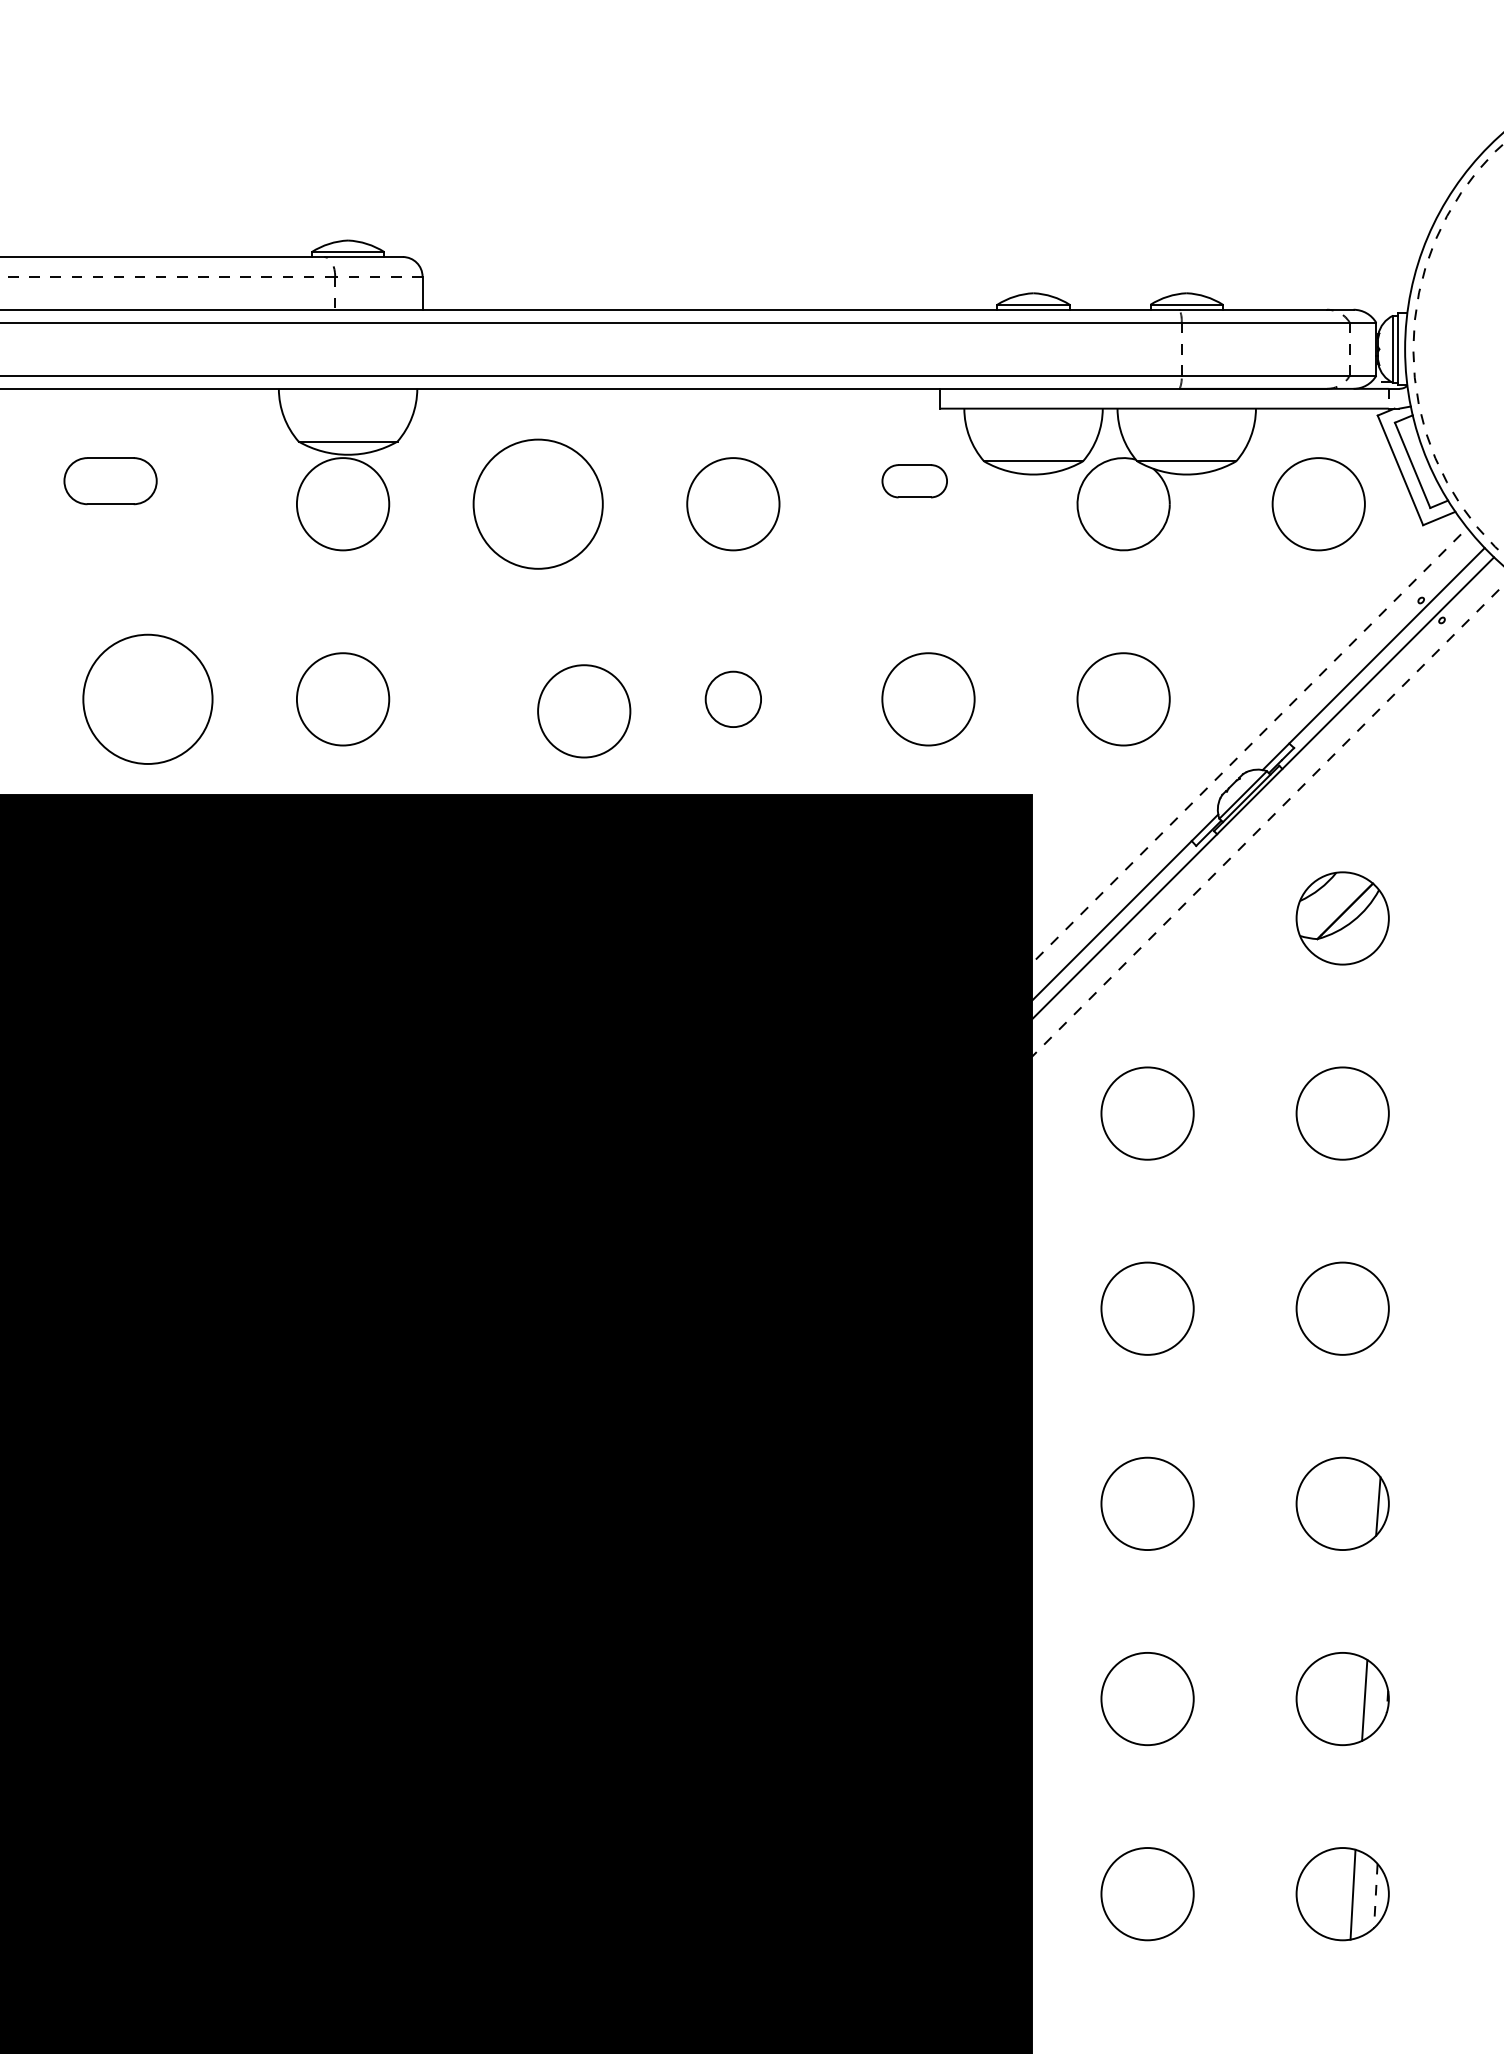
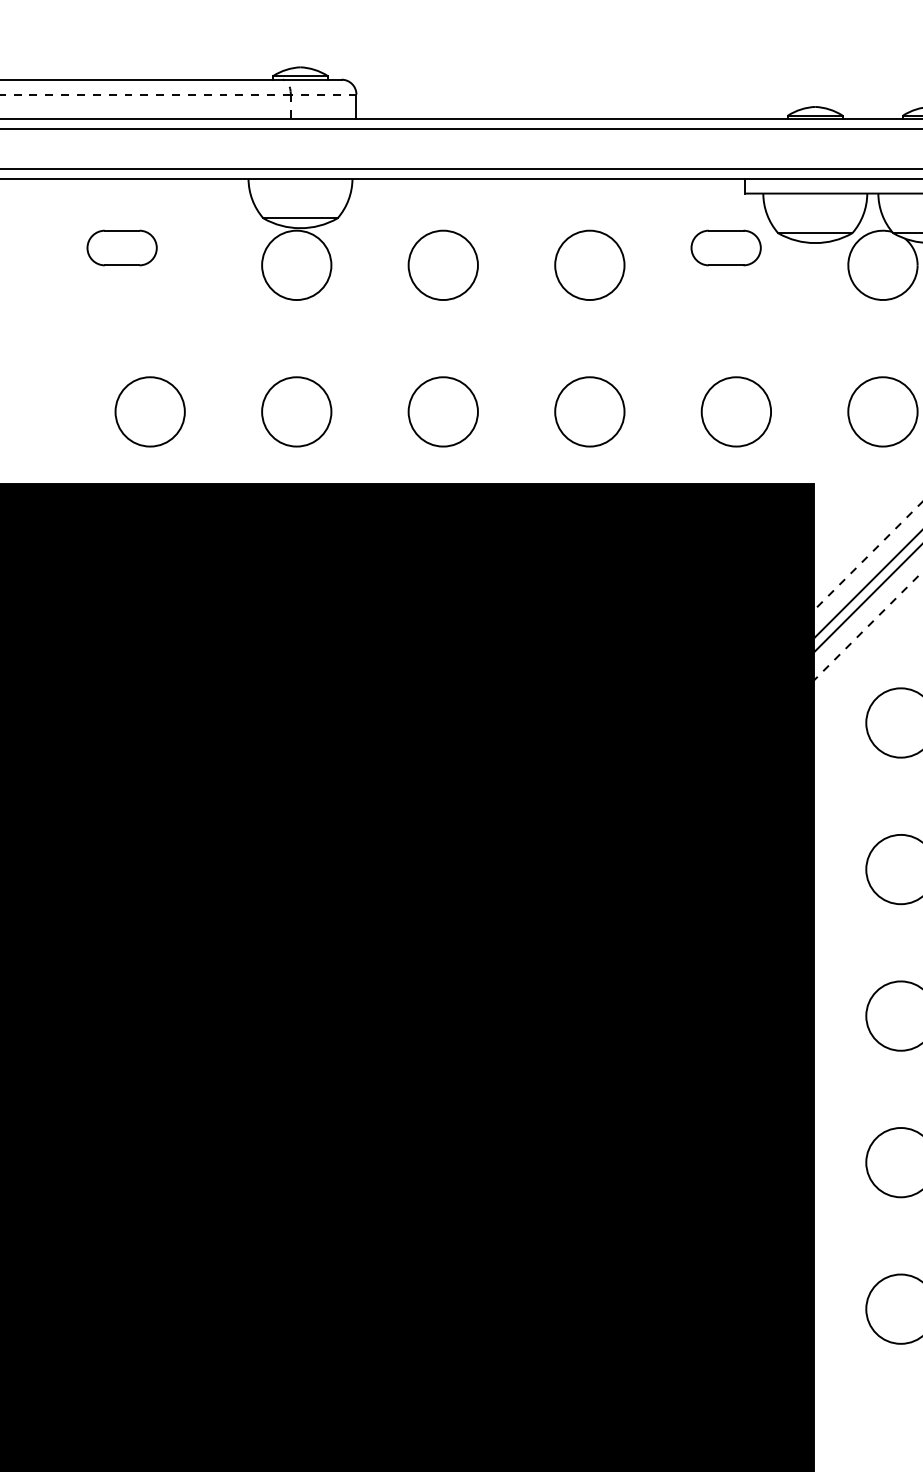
part: (914, 481) -> (725, 248), size x1.43
circle: (538, 504) -> (443, 265), size x0.71
circle: (147, 699) -> (149, 412), size x0.71
circle: (733, 699) -> (589, 412), size x1.67
circle: (584, 711) -> (443, 412), moved

